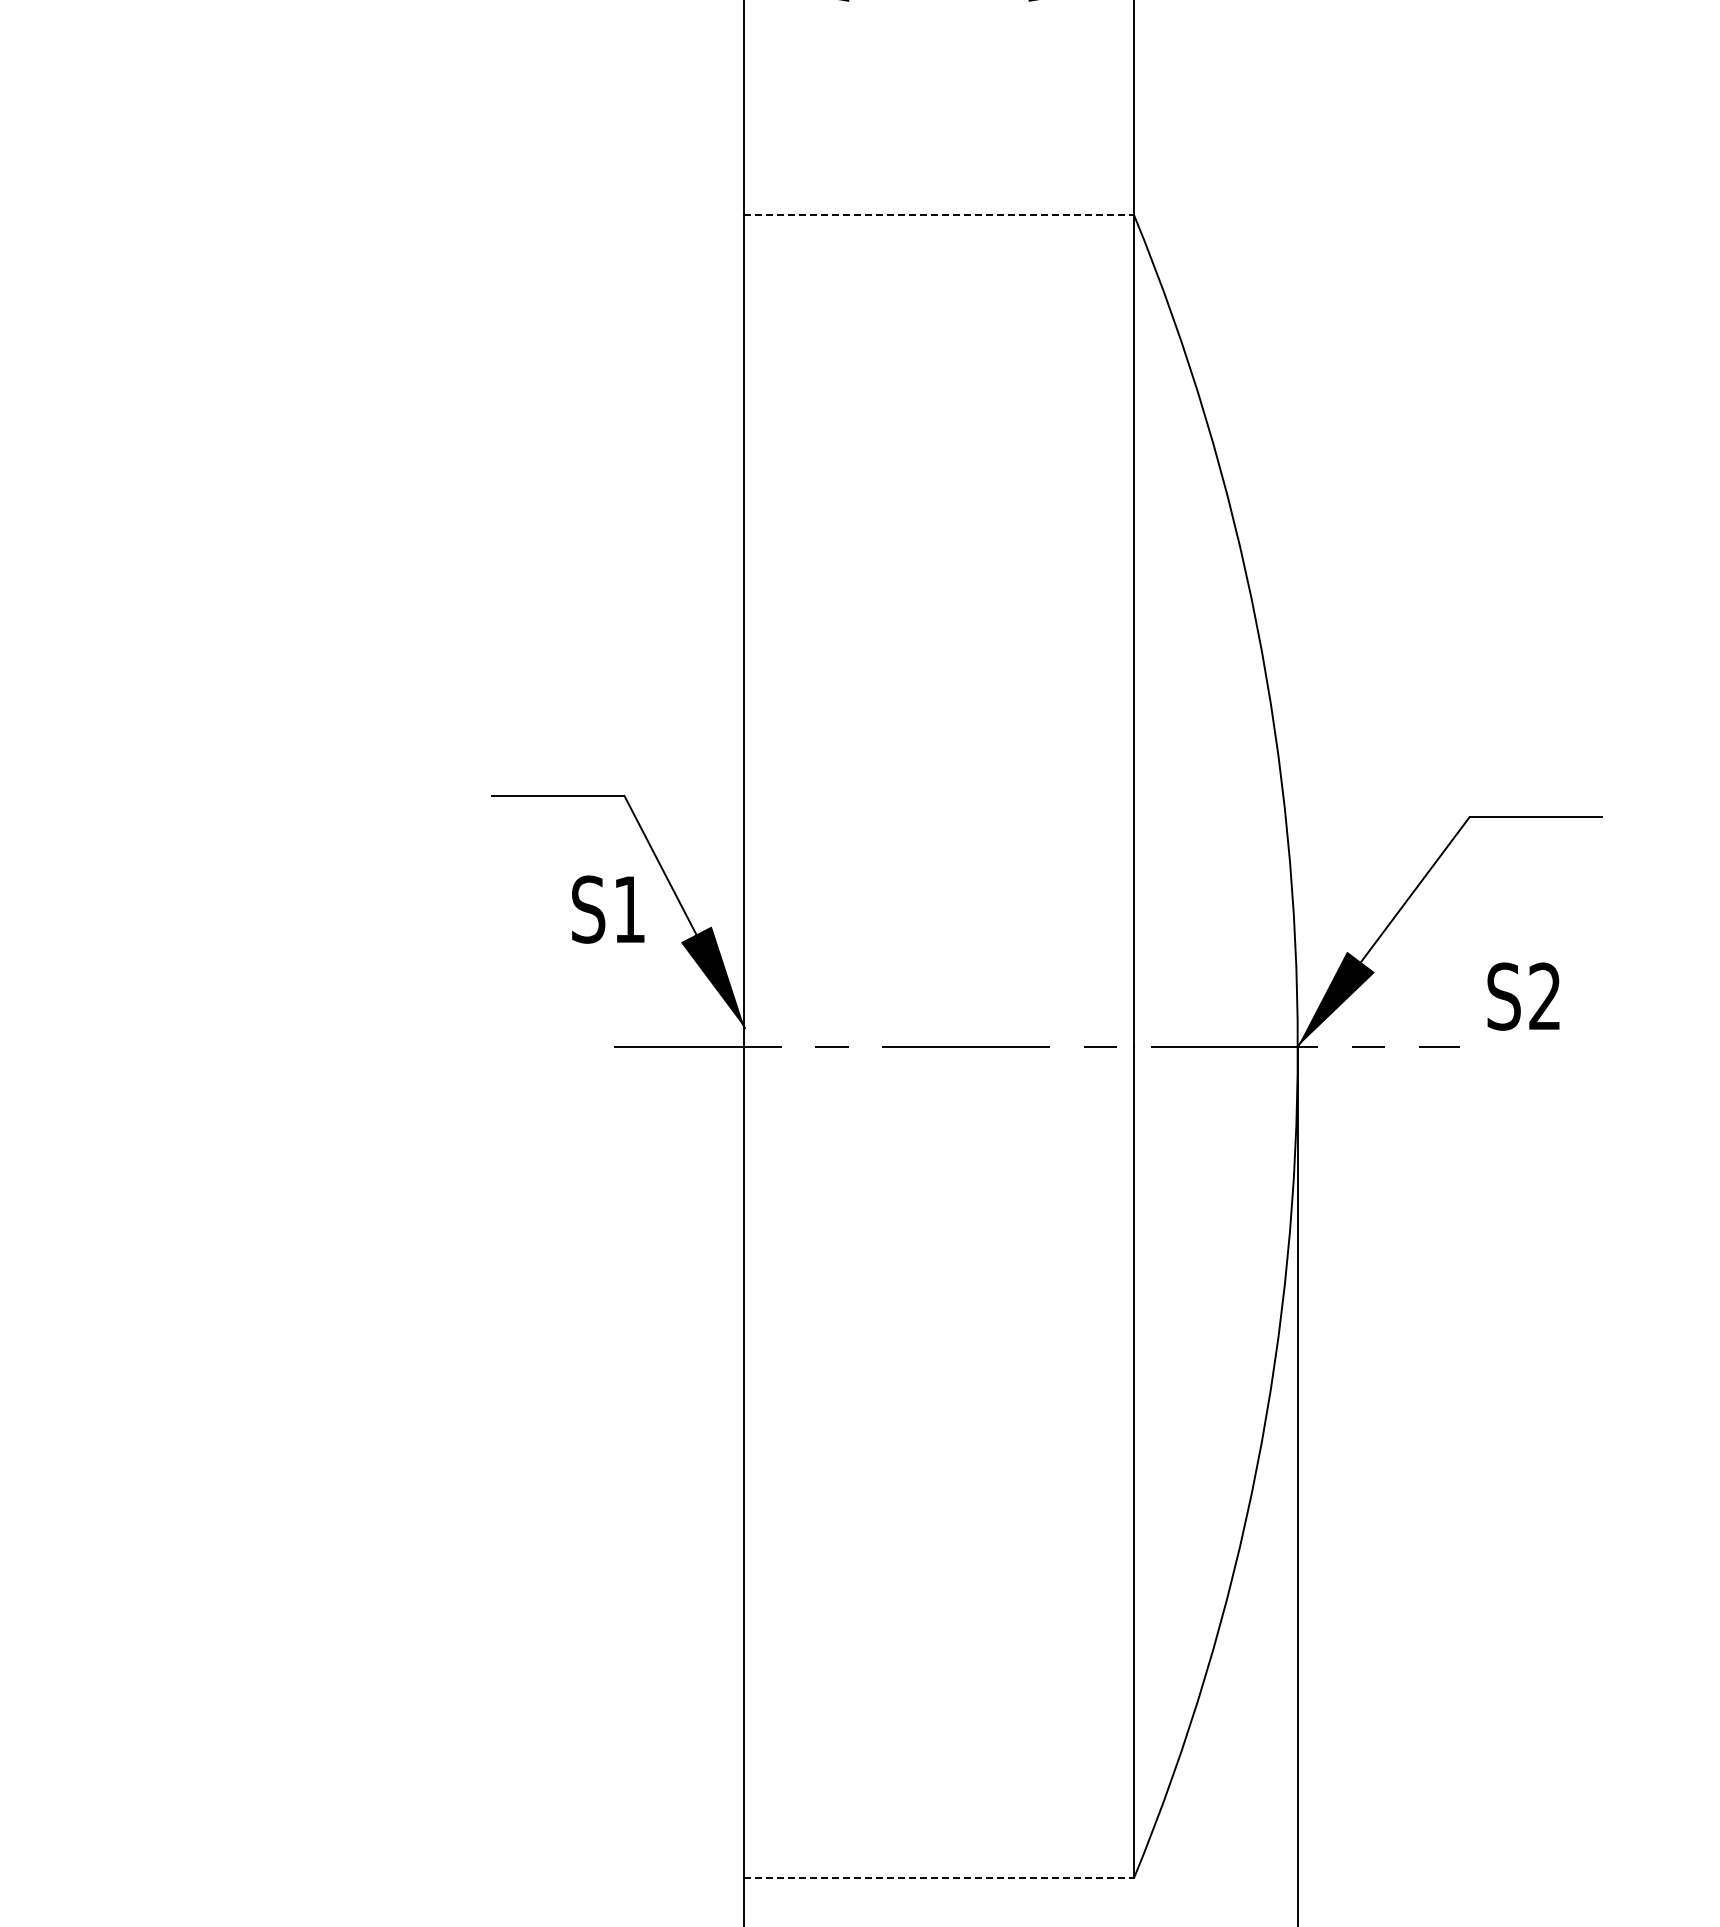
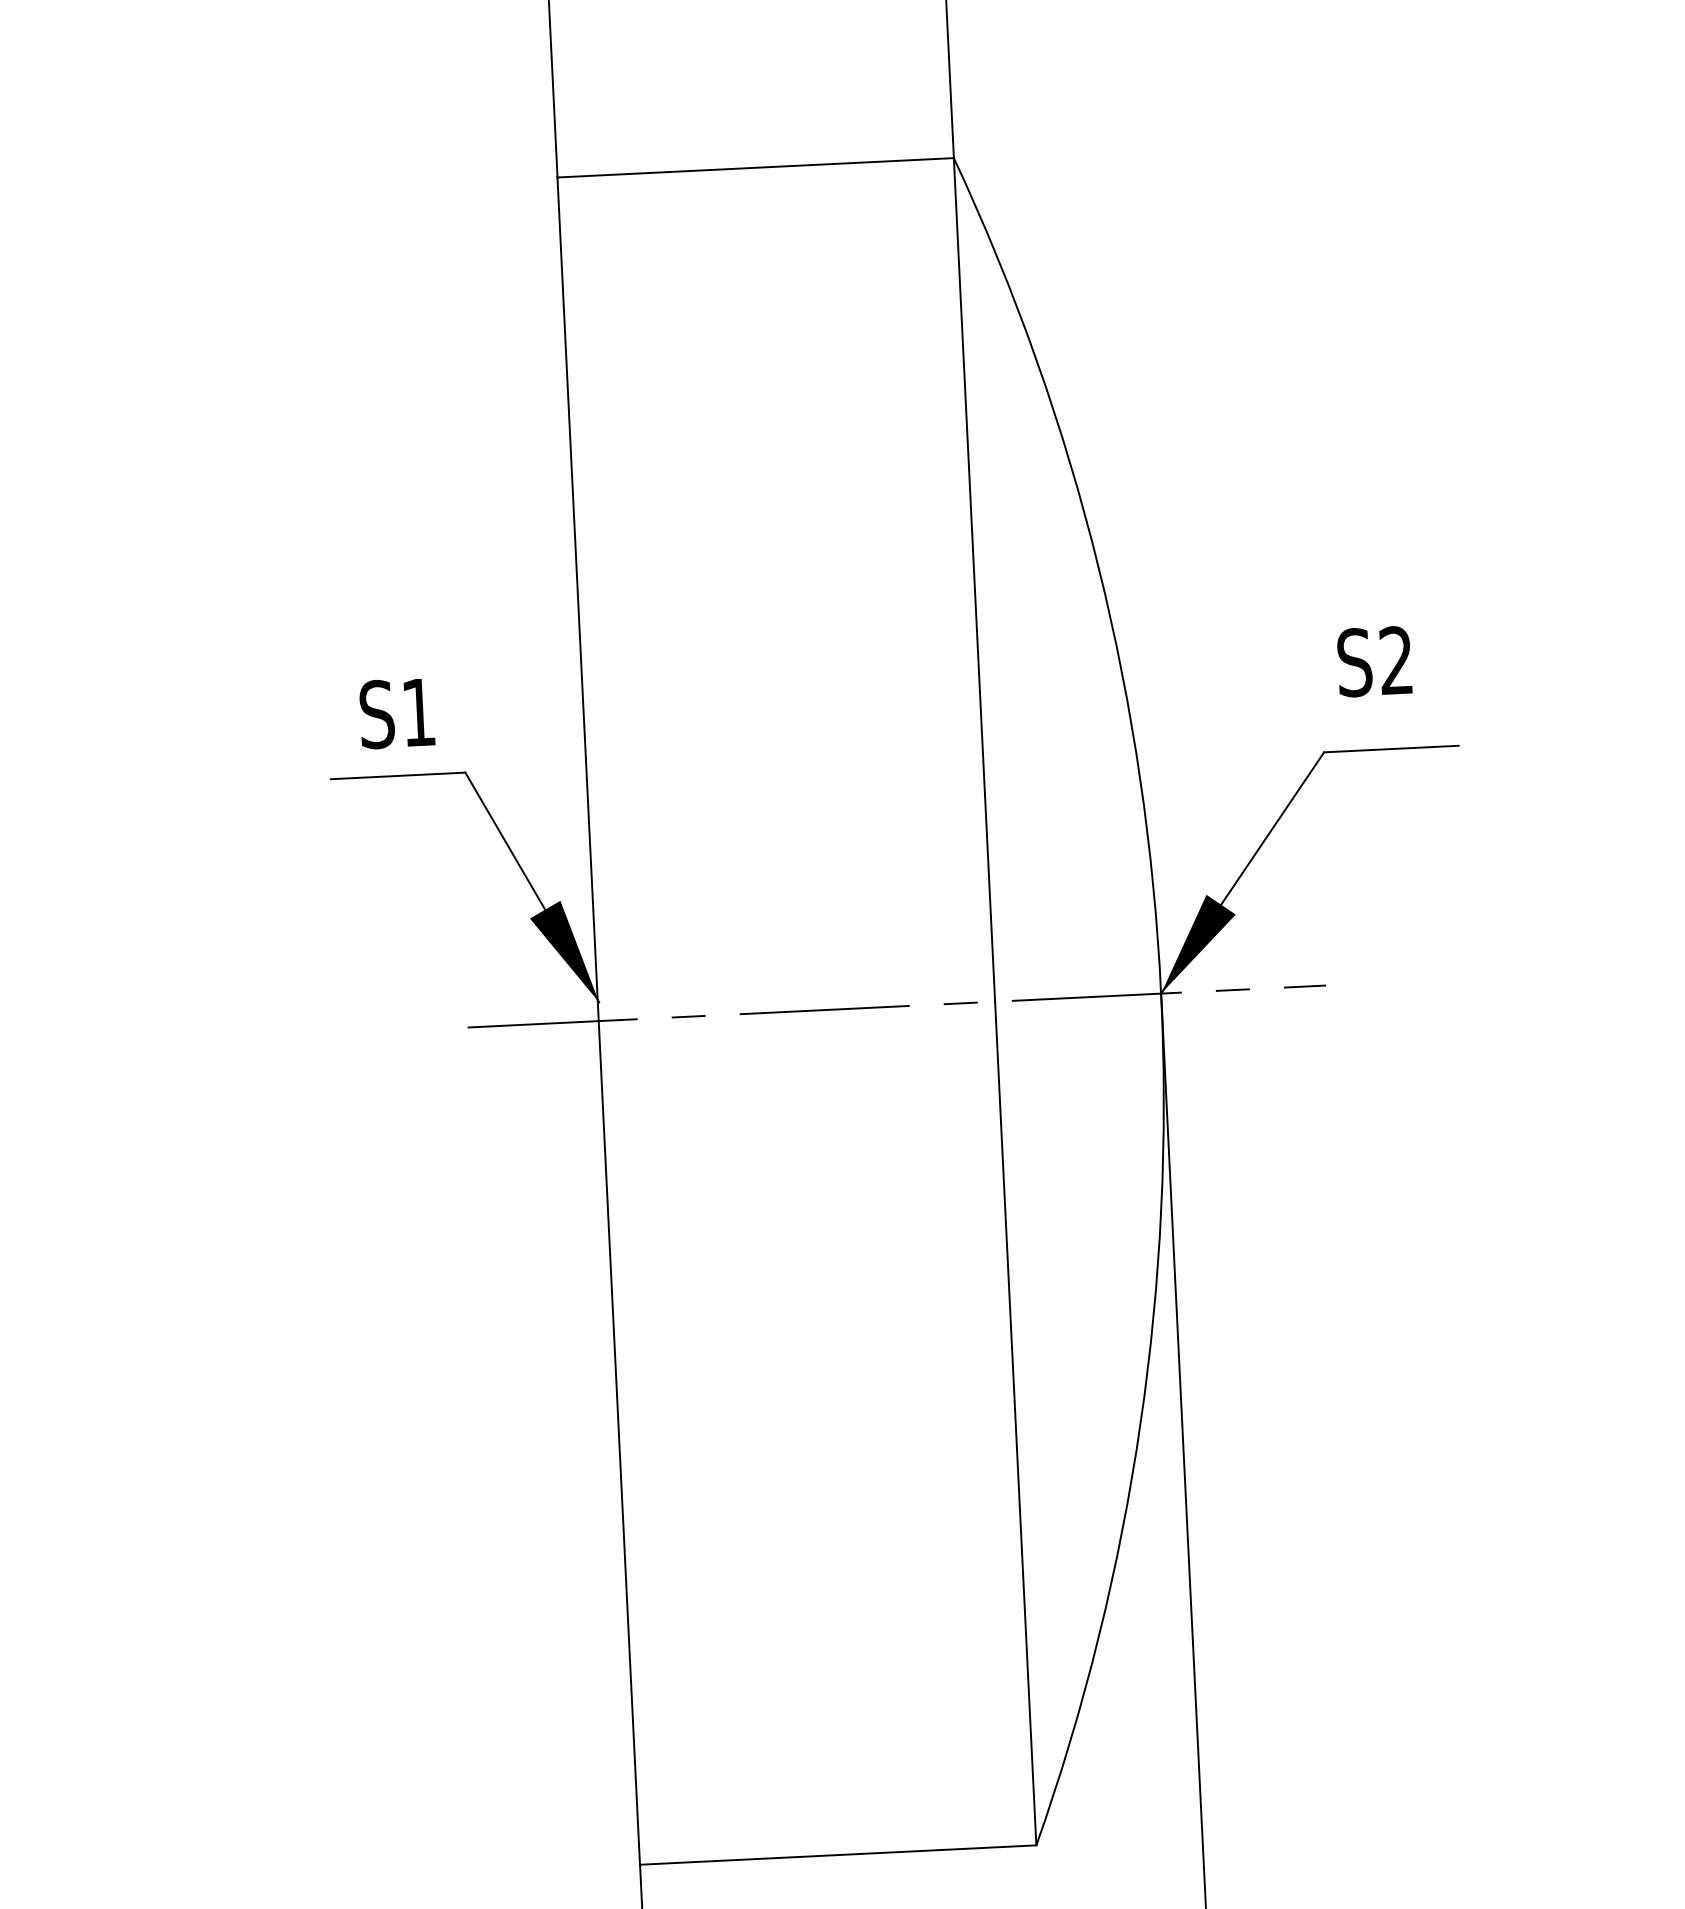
line: (939, 215) -> (756, 167), dashed -> solid
text: (608, 909) -> (397, 713), moved
text: (1523, 996) -> (1374, 661), moved
line: (939, 1877) -> (838, 1854), dashed -> solid

